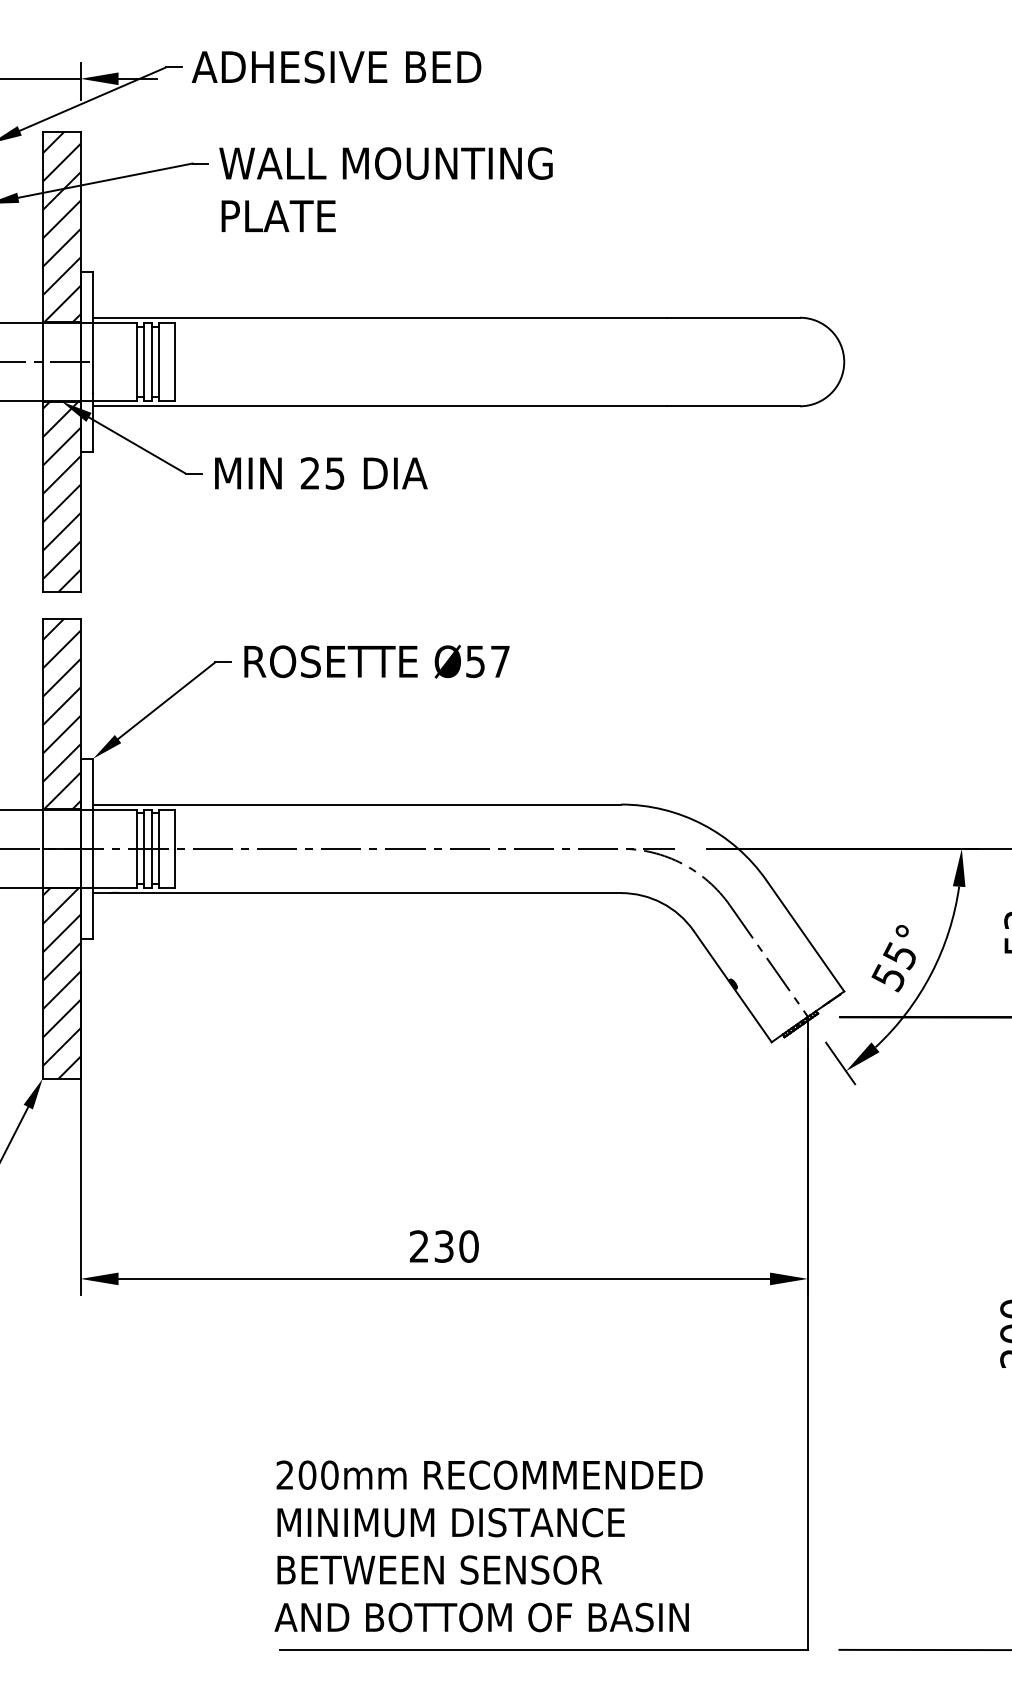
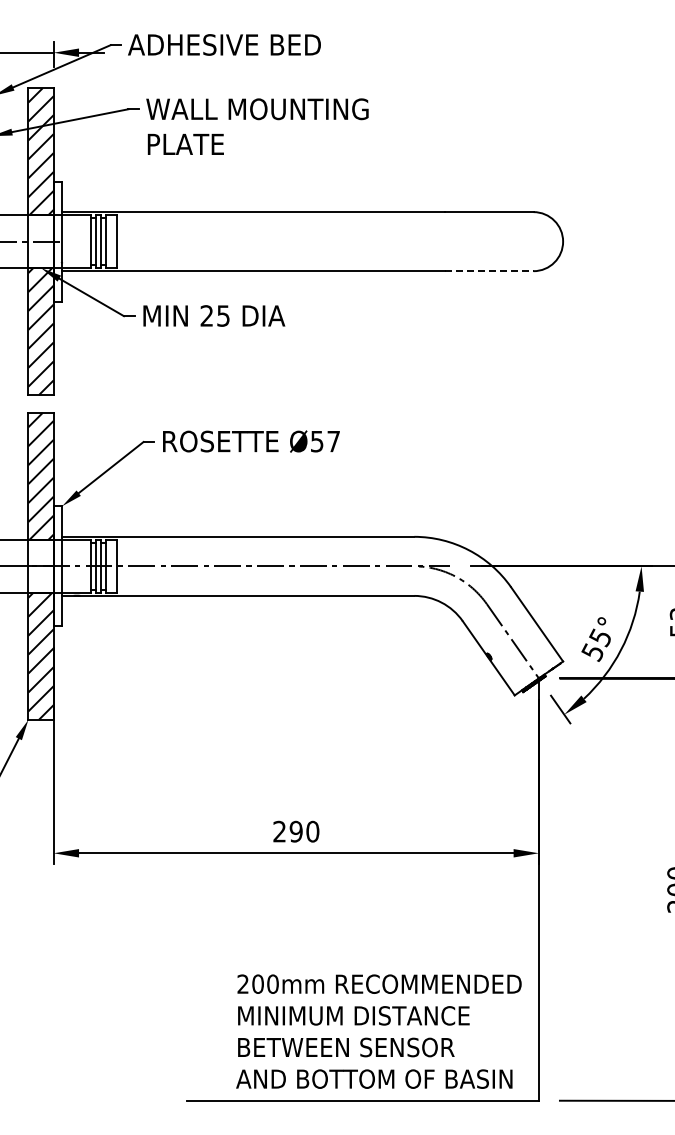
line: (733, 406) -> (489, 271), solid -> dashed
text: (443, 1246) -> (295, 831), 230 -> 290
text: (488, 1546) -> (378, 1031), moved

